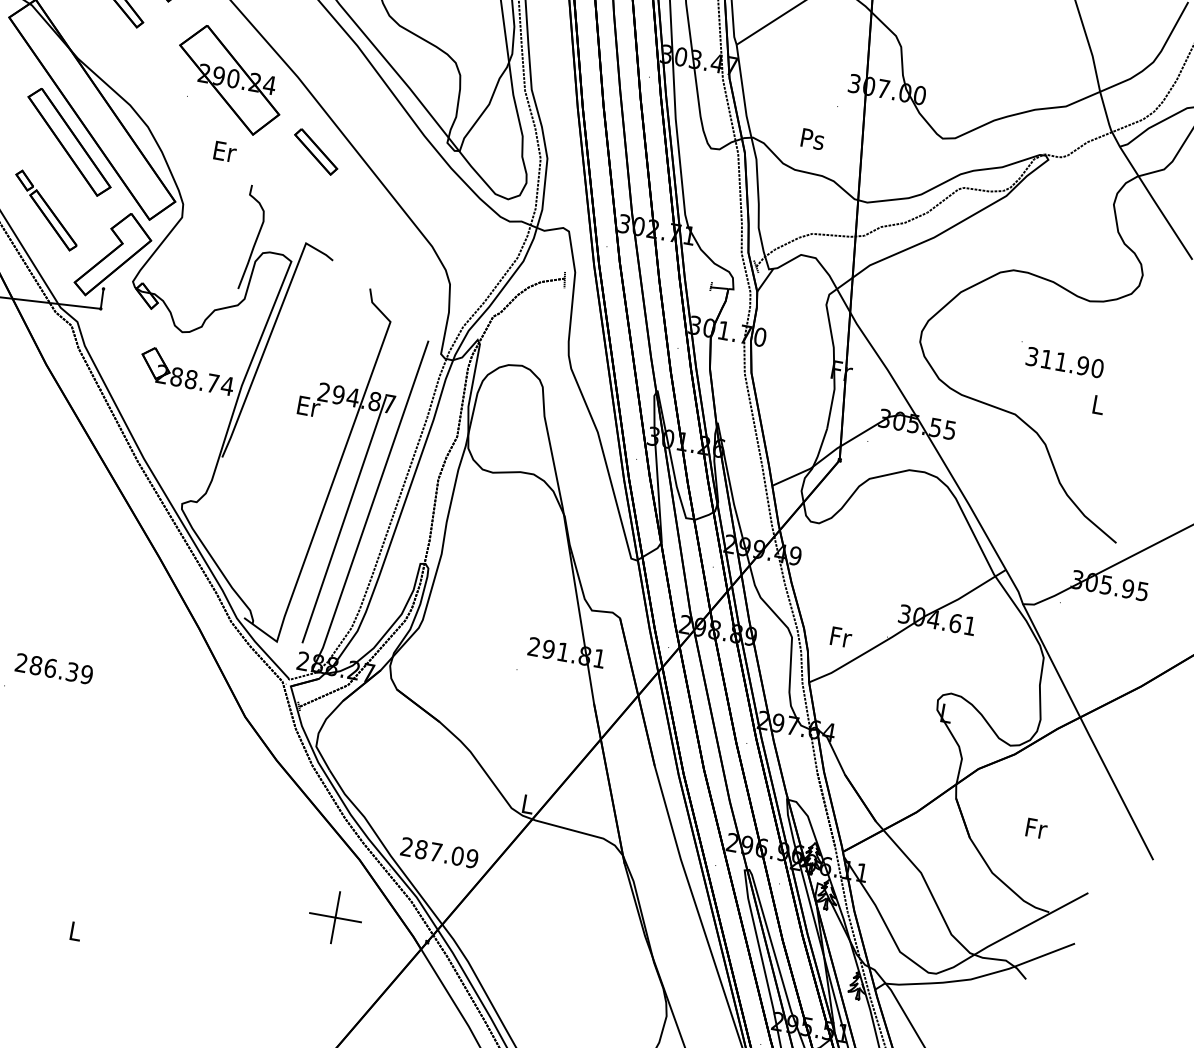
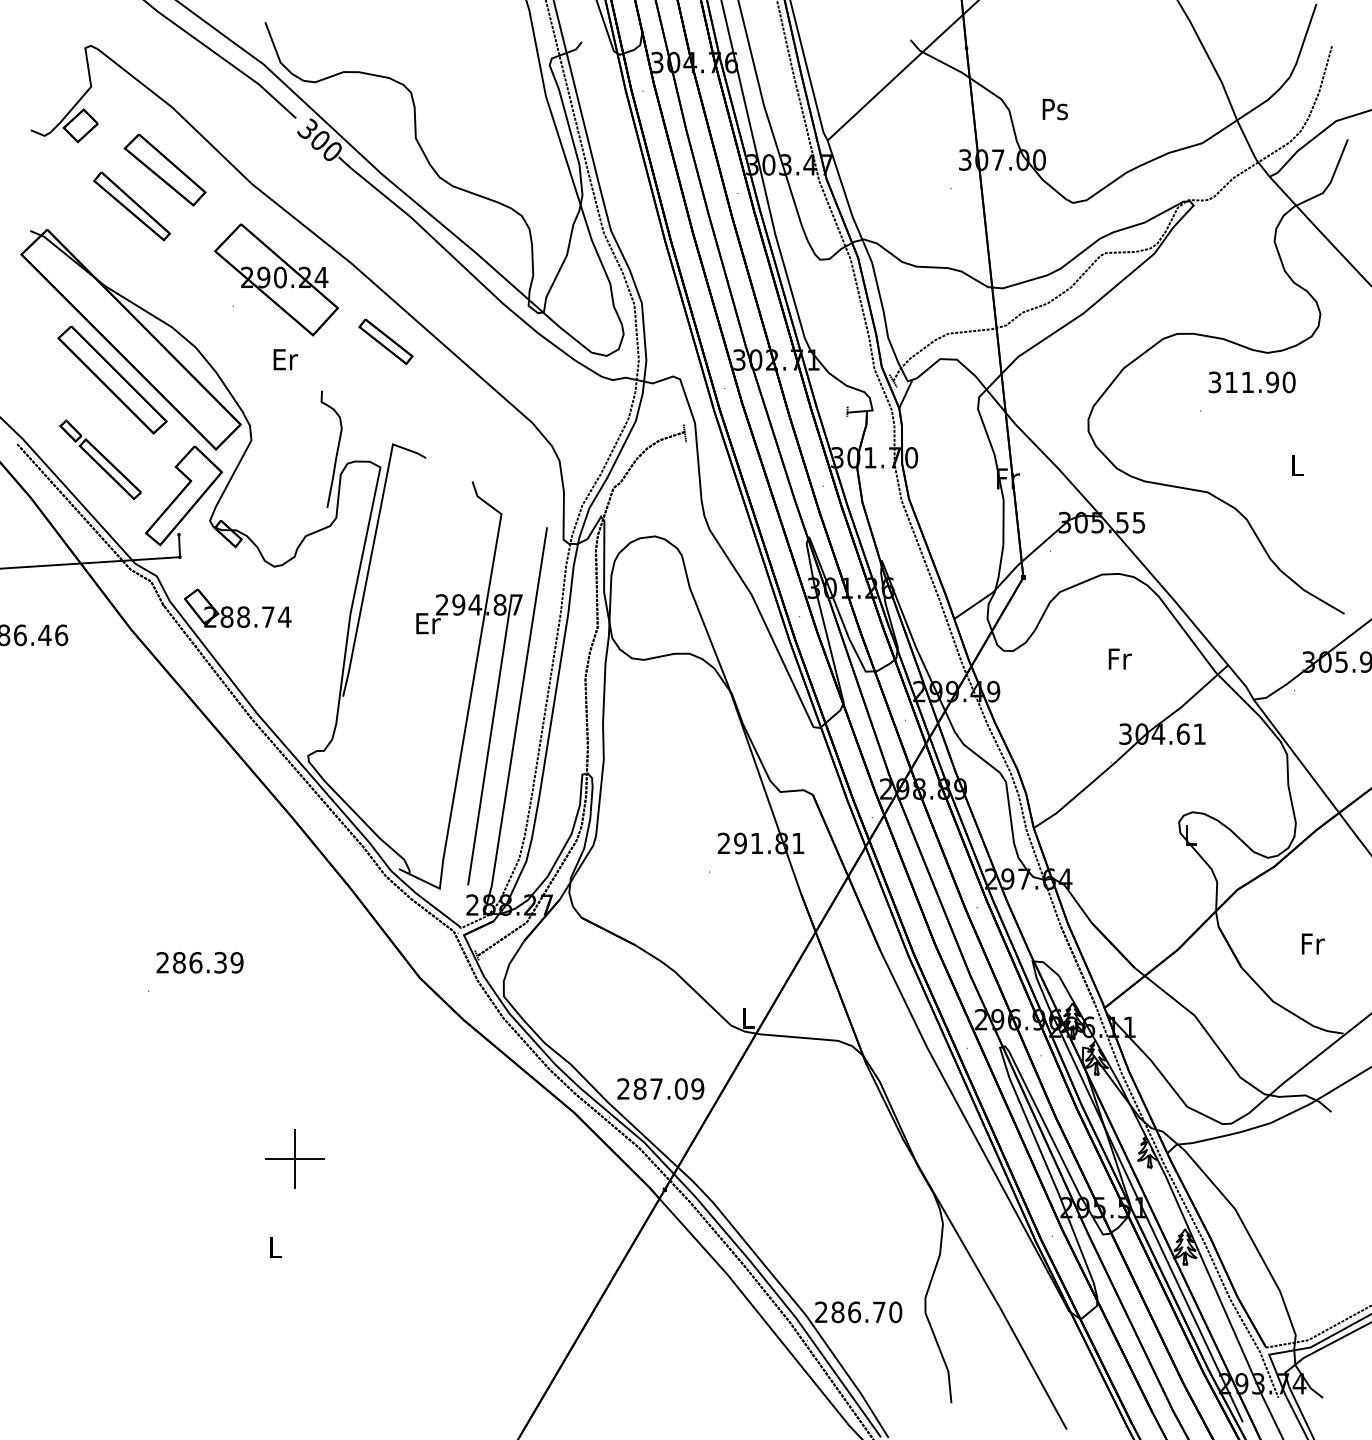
text: (812, 139) -> (1054, 109), moved
text: (1064, 362) -> (1251, 382), moved
part: (187, 370) -> (237, 607), moved
text: (840, 636) -> (1119, 658), moved
part: (335, 917) -> (294, 1158), moved

